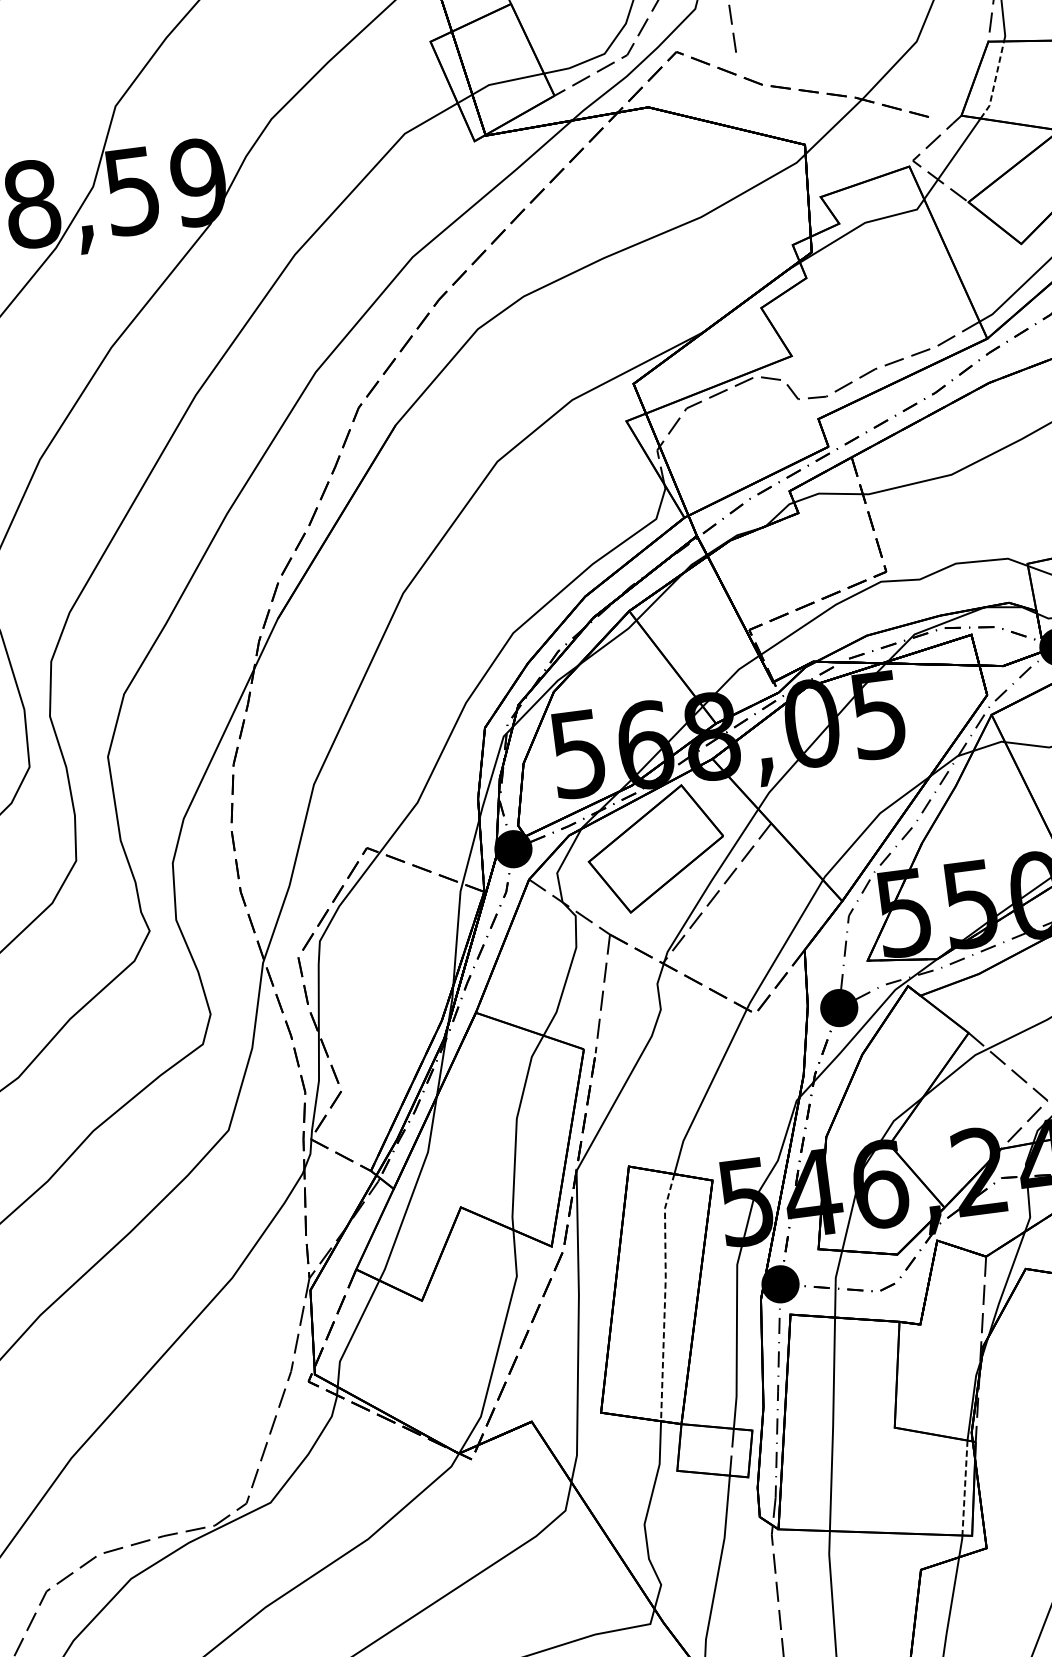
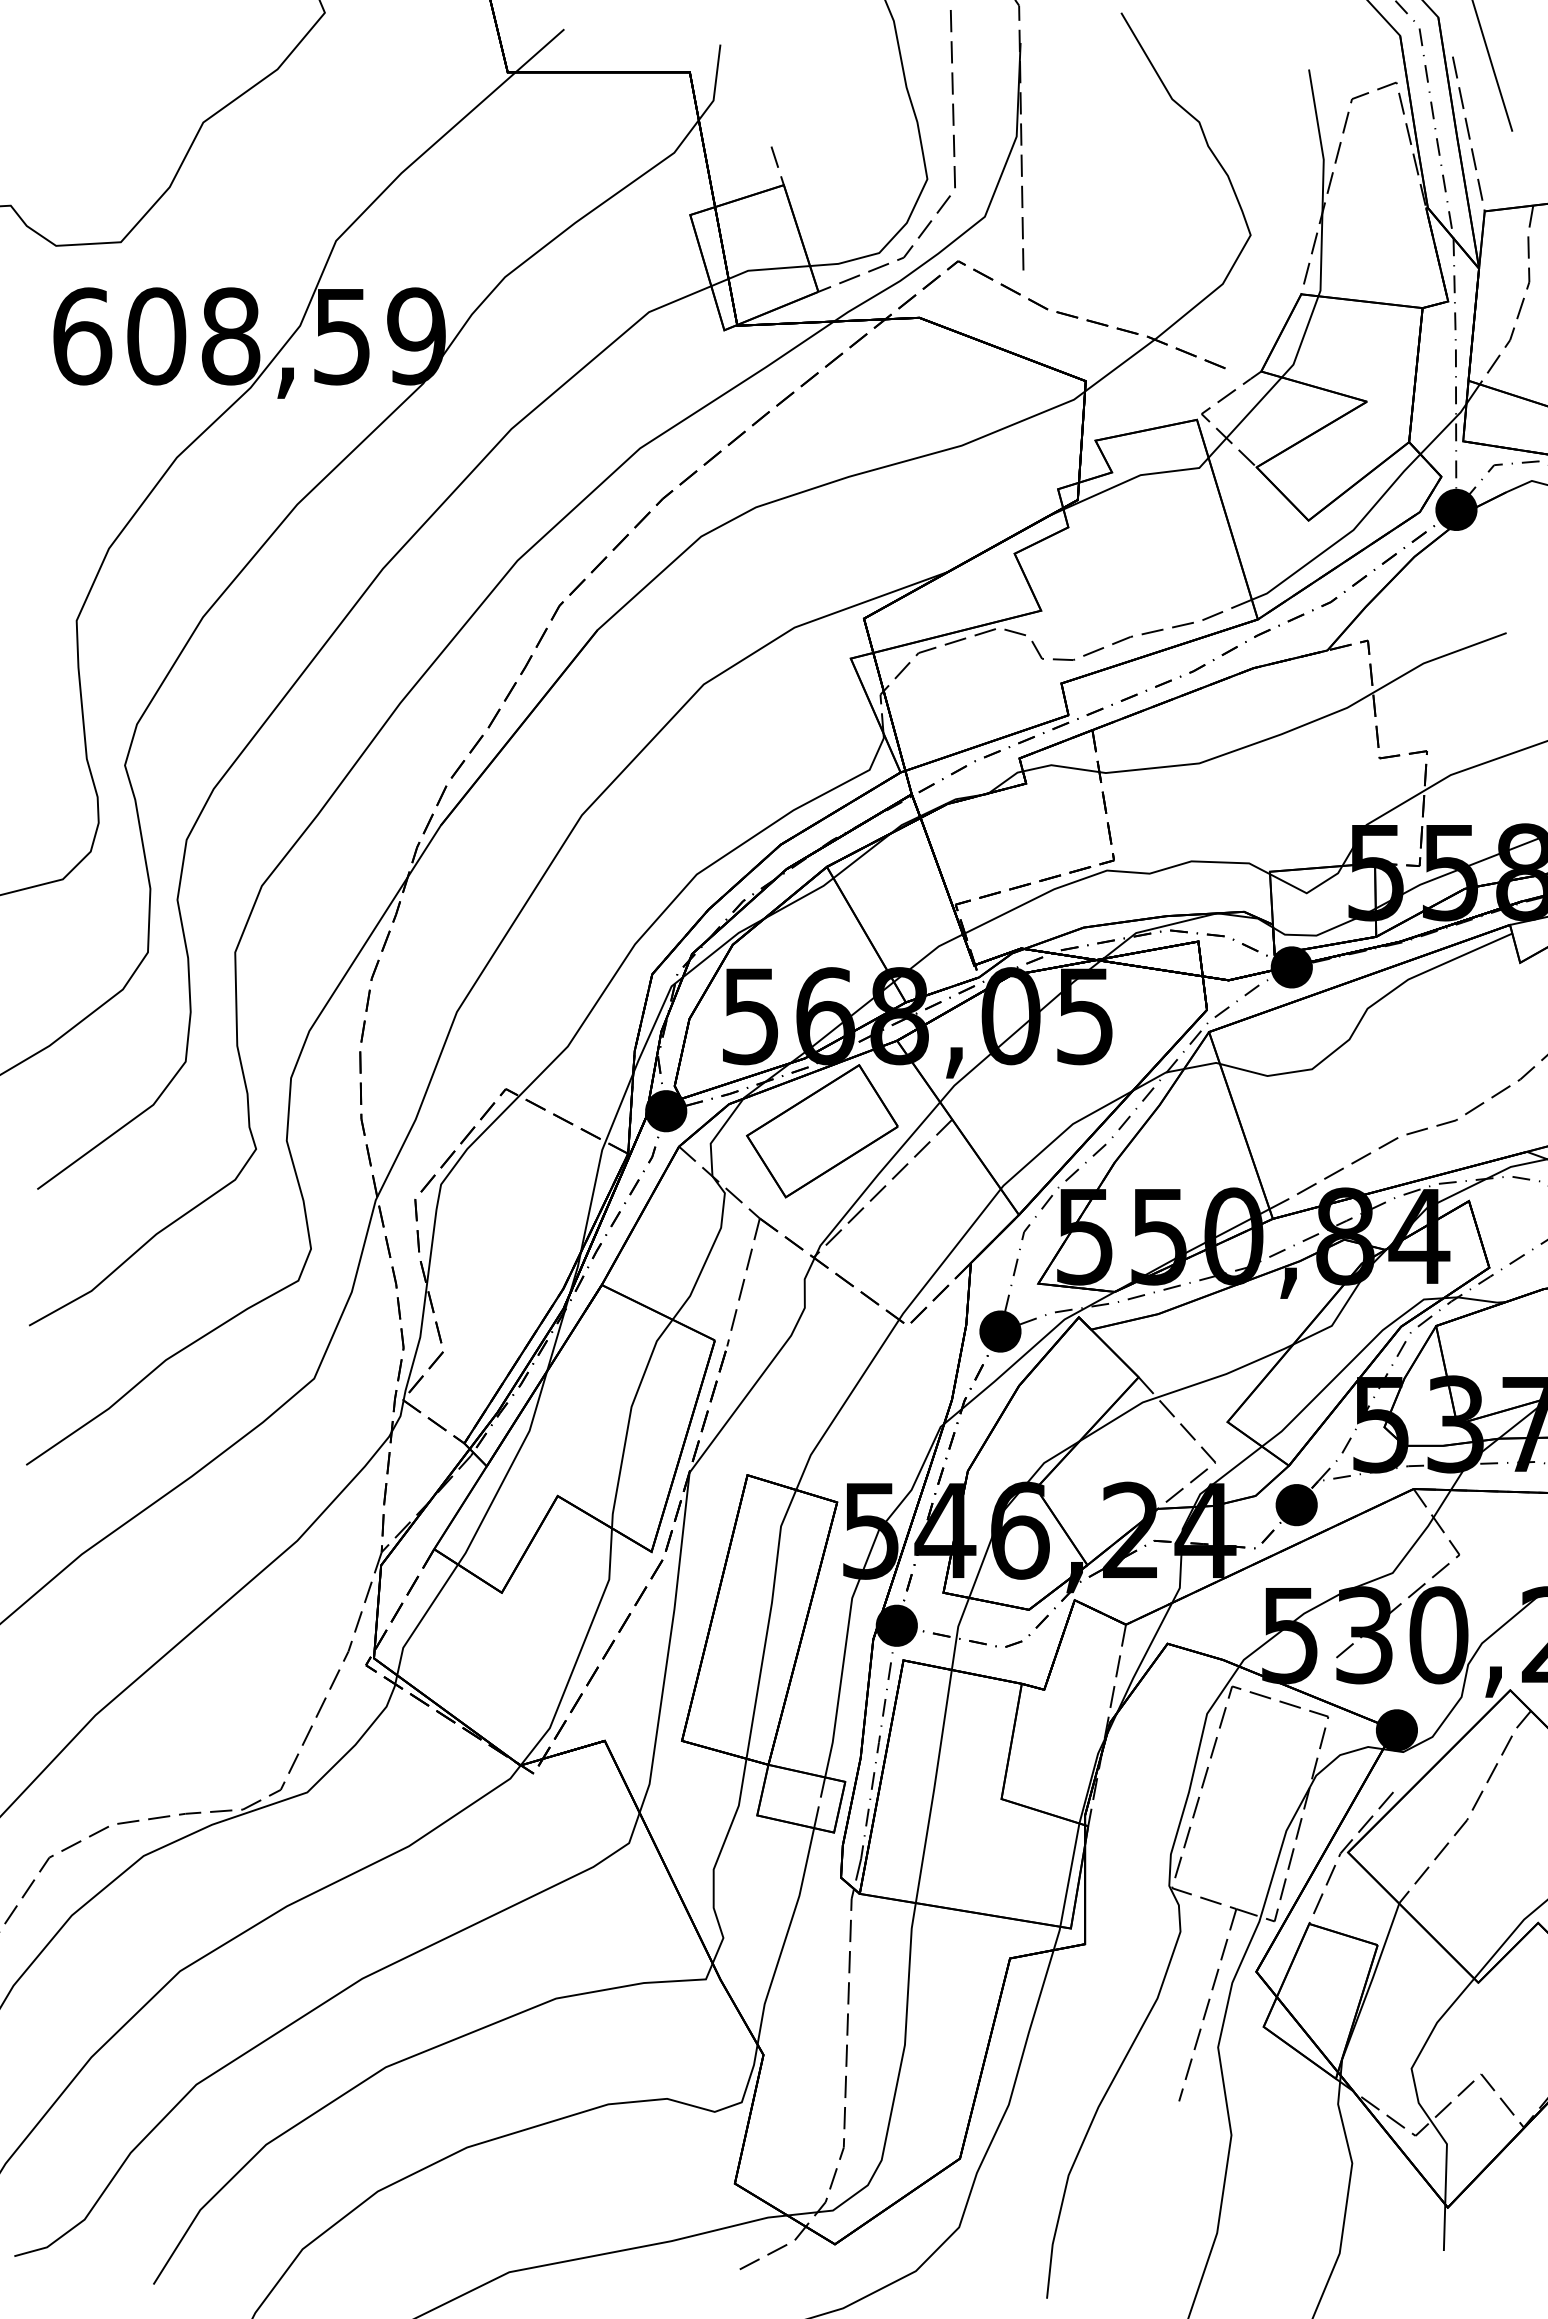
line: (994, 82) -> (1302, 339), dashed -> solid
line: (664, 1296) -> (768, 1622), dashed -> solid
line: (964, 1488) -> (1069, 1875), dashed -> solid

